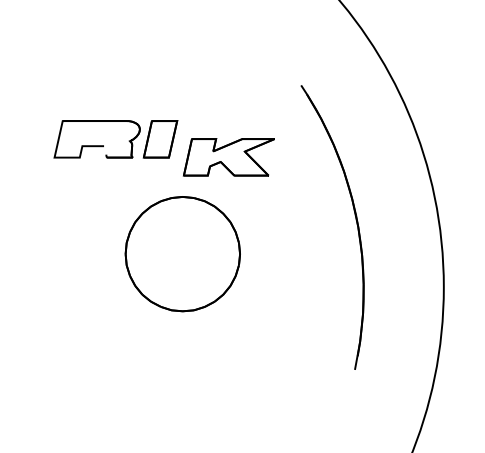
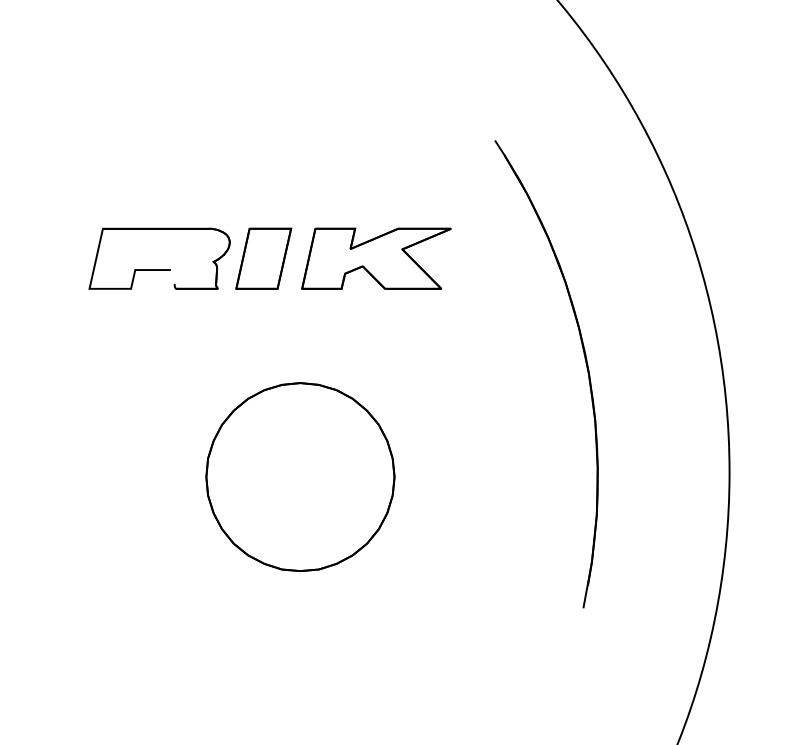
part: (128, 140) -> (211, 260), moved
part: (182, 254) -> (299, 477), moved

